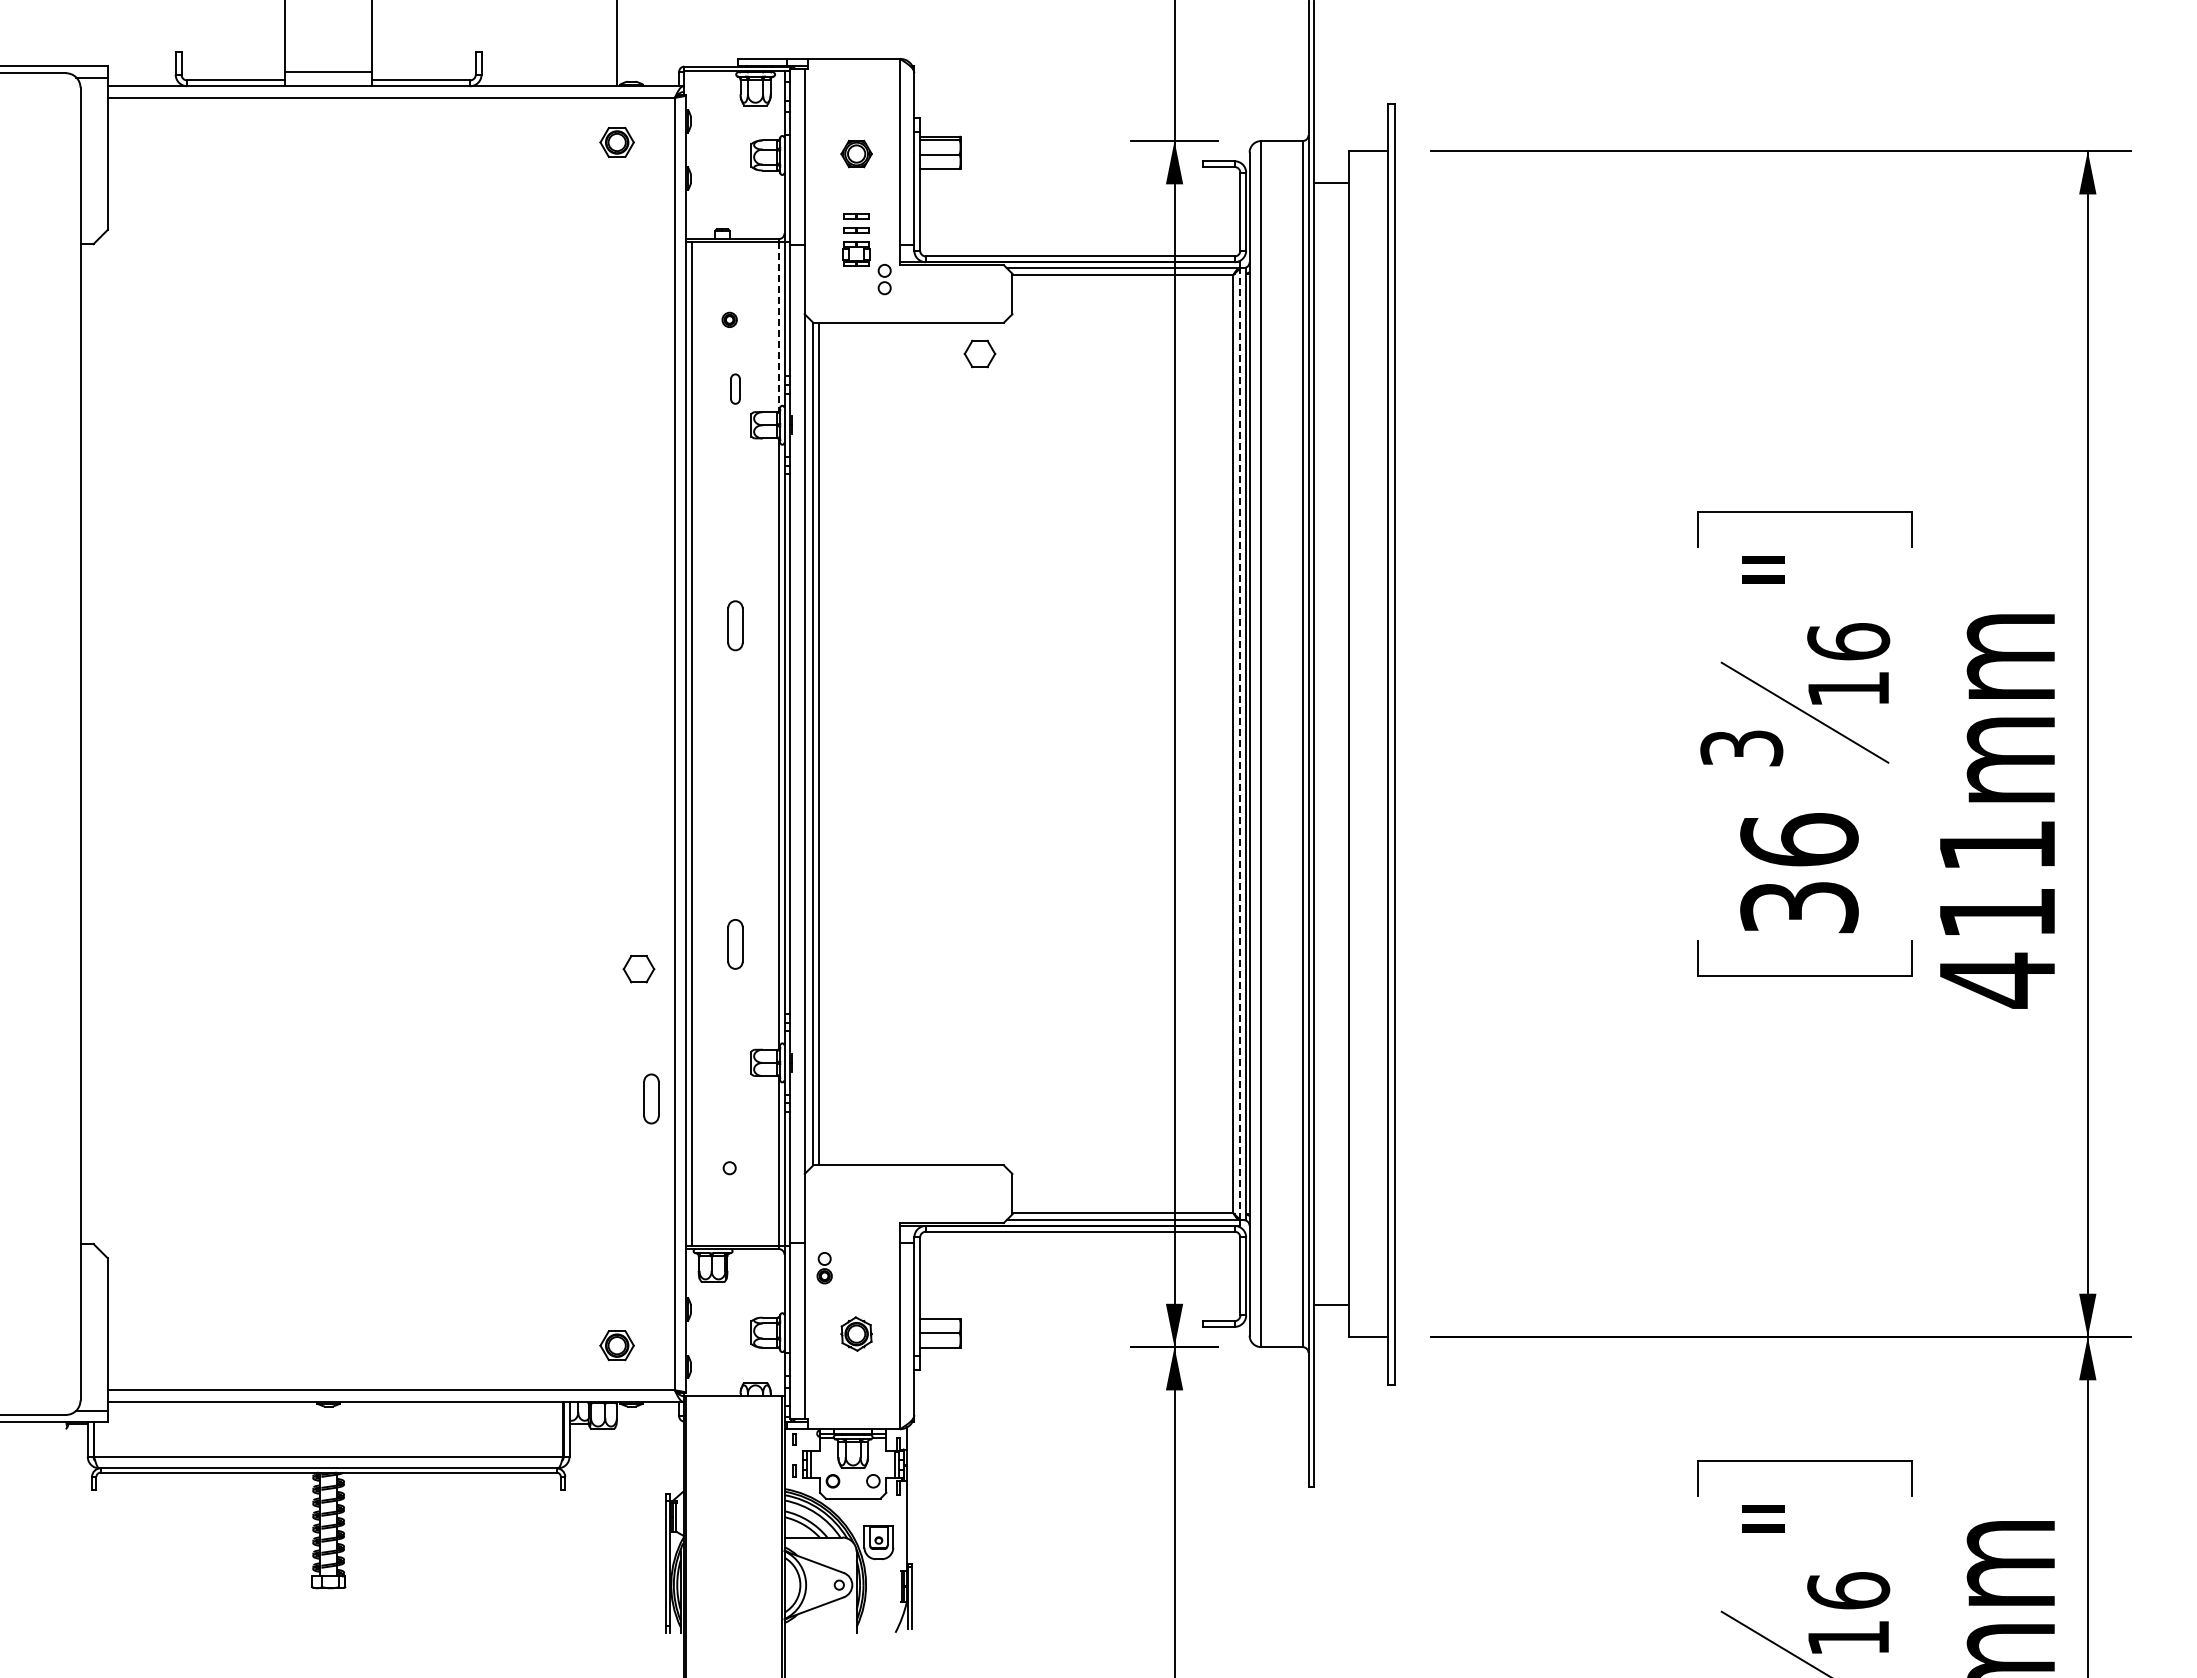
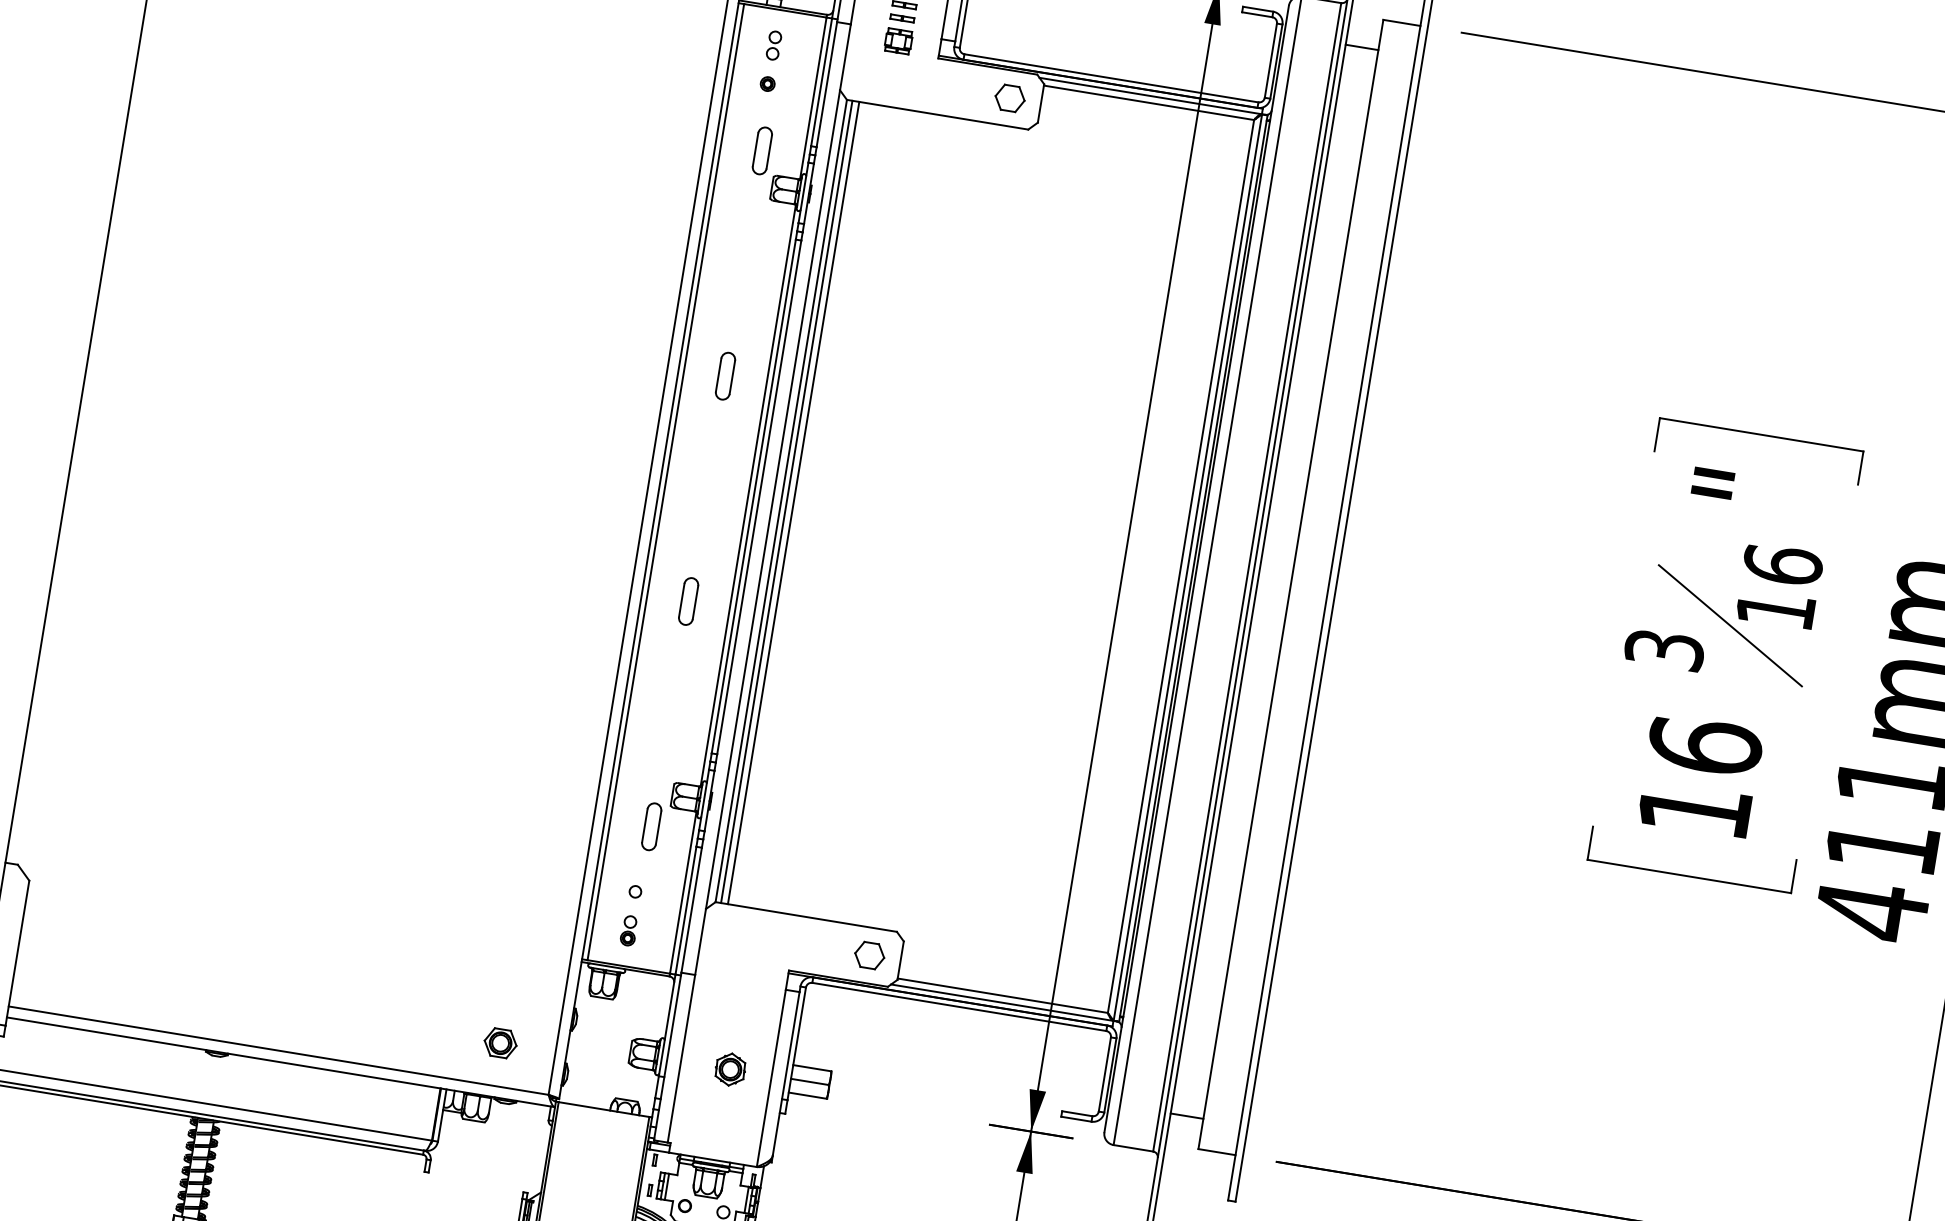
part: (884, 279) -> (773, 45), moved
line: (778, 326) -> (813, 97), dashed -> solid
part: (979, 353) -> (1009, 97), moved
part: (735, 388) -> (762, 150), size x1.67
line: (826, 743) -> (793, 502), added
line: (1240, 744) -> (1187, 568), dashed -> solid
text: (1799, 907) -> (1694, 810), 36 -> 16
part: (735, 944) -> (688, 601), moved
part: (638, 969) -> (869, 955), moved
part: (651, 1098) -> (651, 826), moved
part: (824, 1268) -> (628, 931), moved

